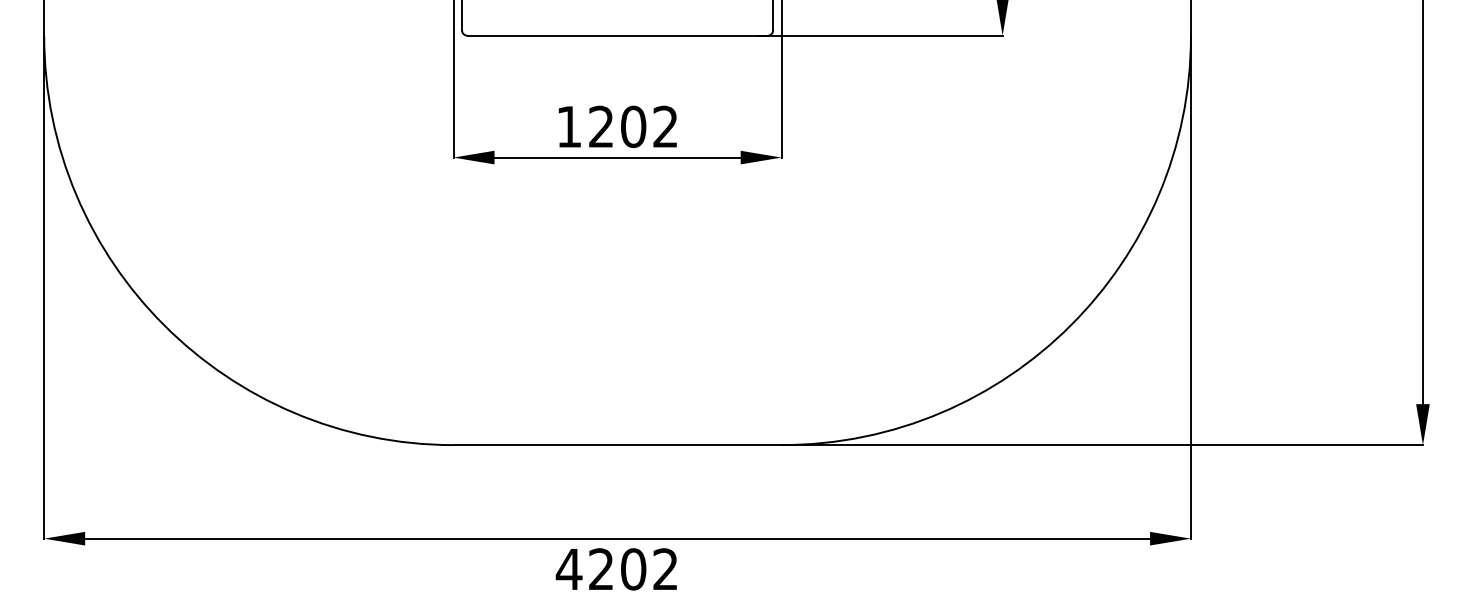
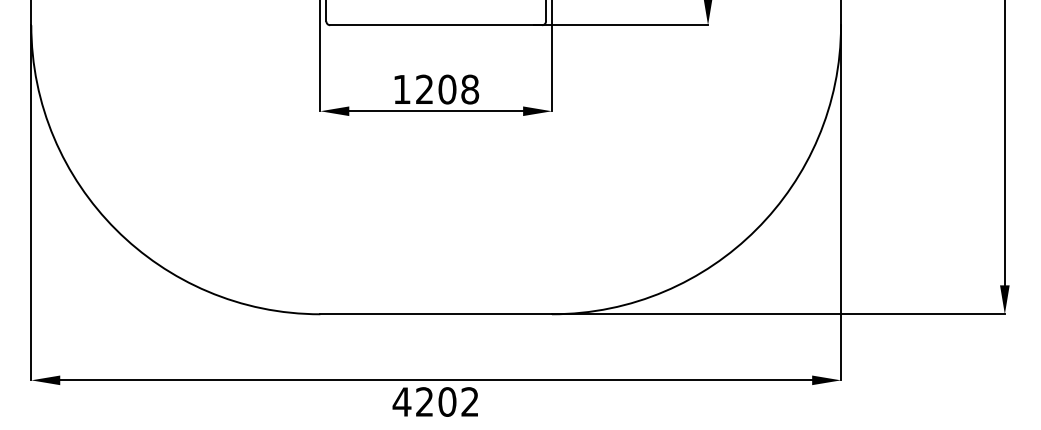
text: (665, 126) -> (470, 89), 1202 -> 1208

